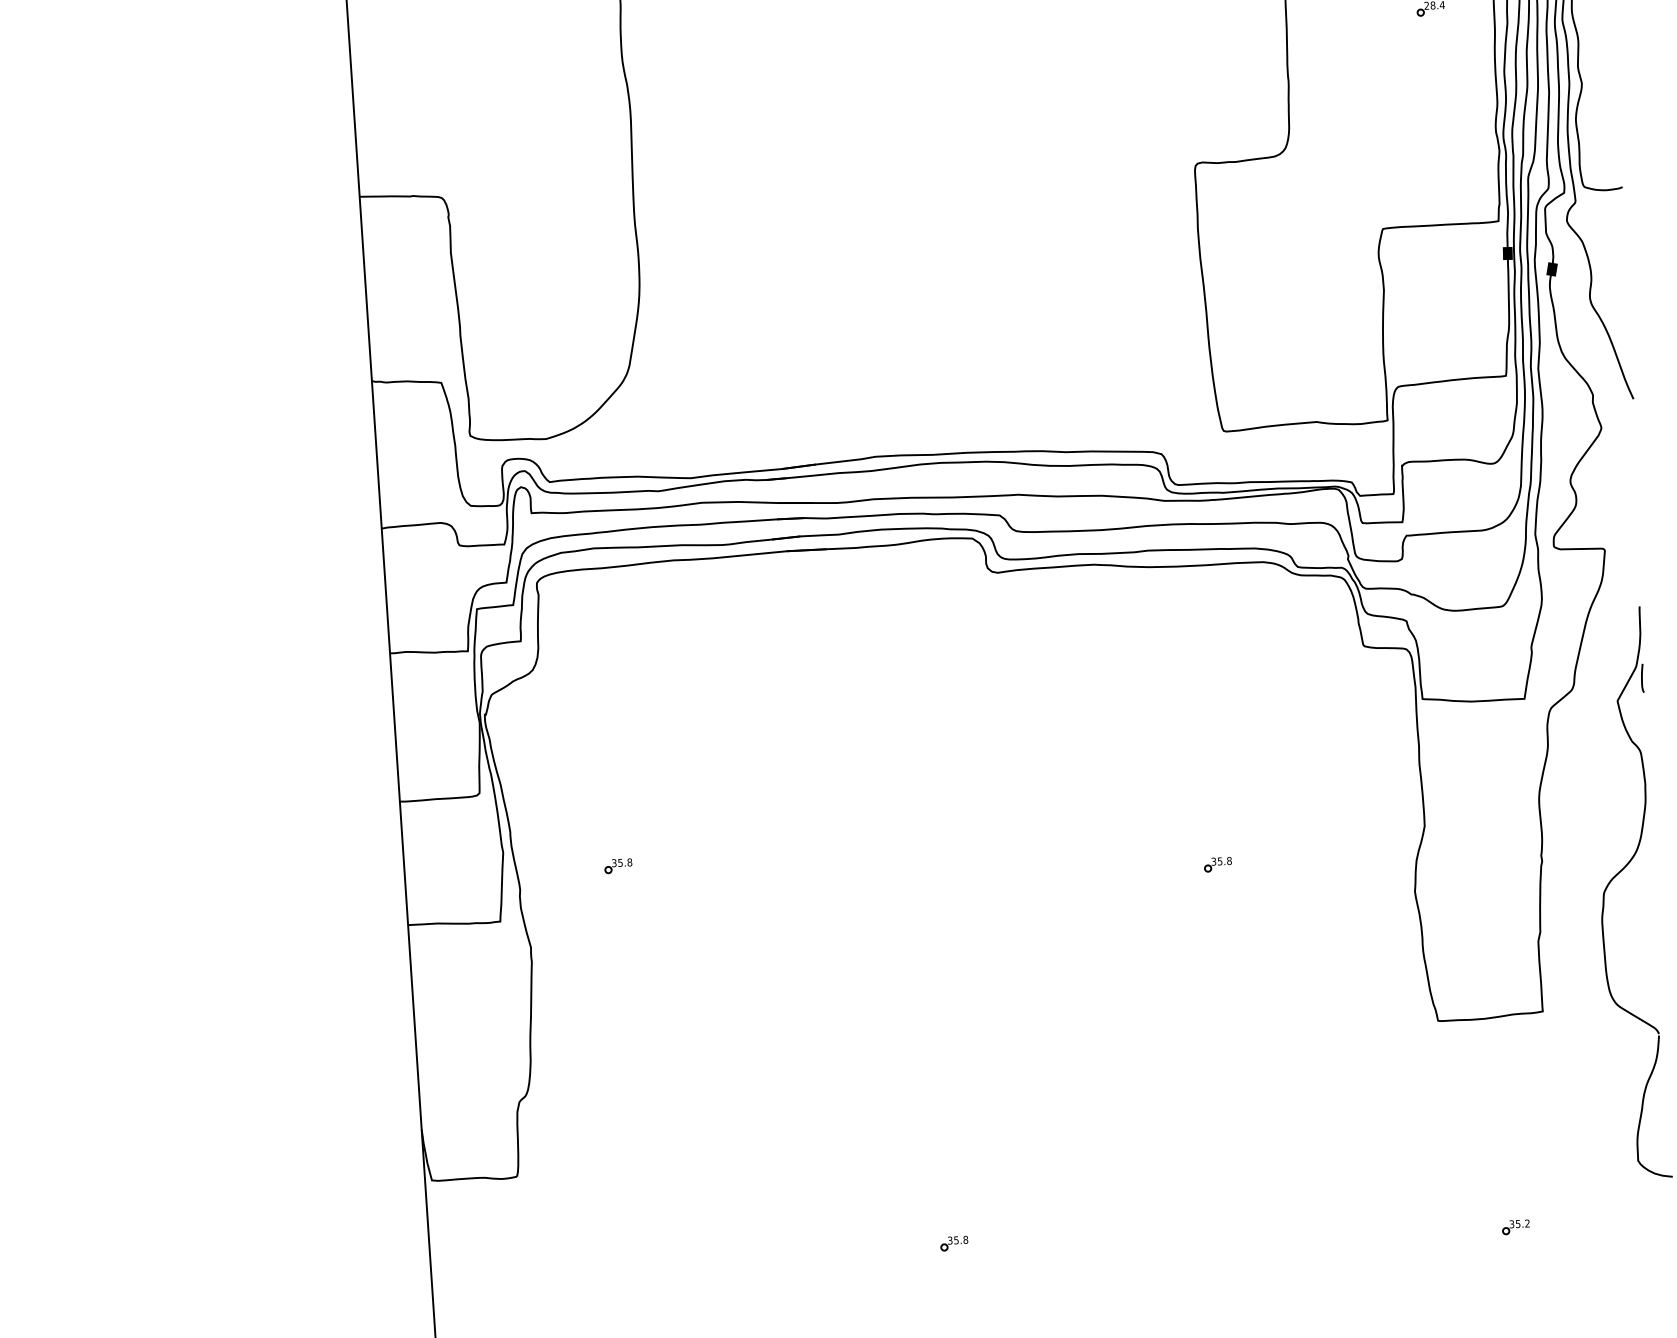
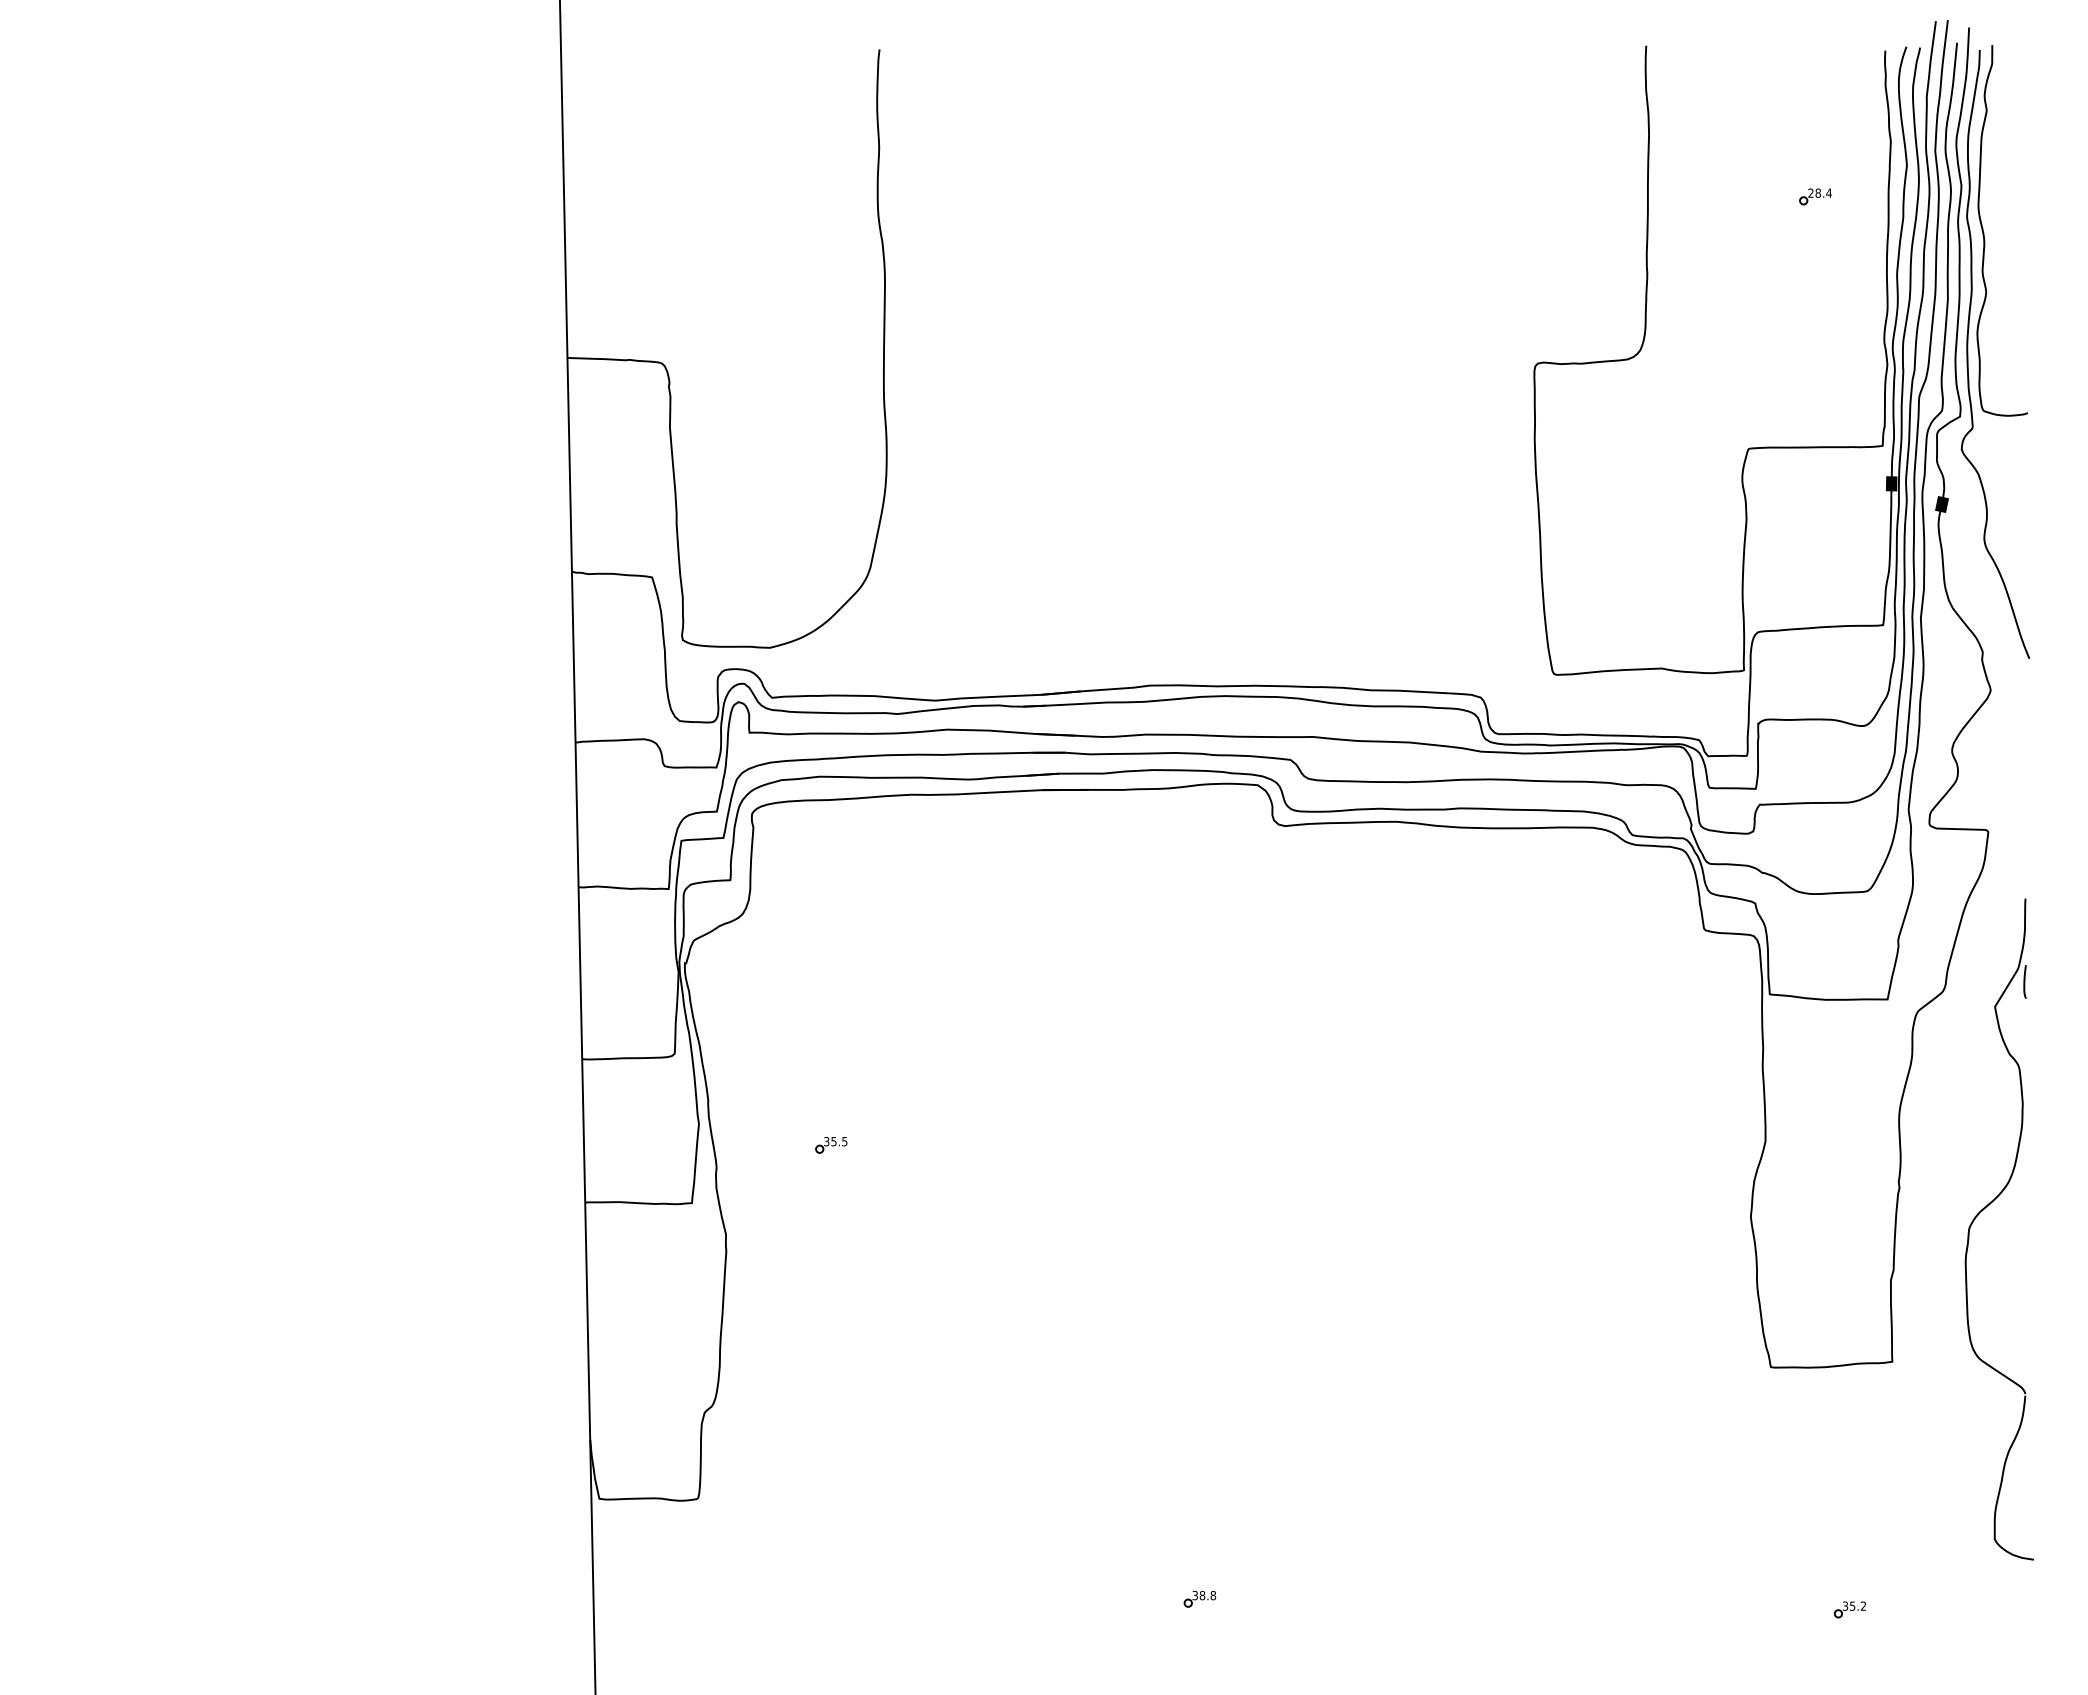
text: (629, 862) -> (844, 1141), 35.8 -> 35.5
part: (1217, 864) -> (1524, 1174), removed
text: (956, 1240) -> (1202, 1595), 35.8 -> 38.8

